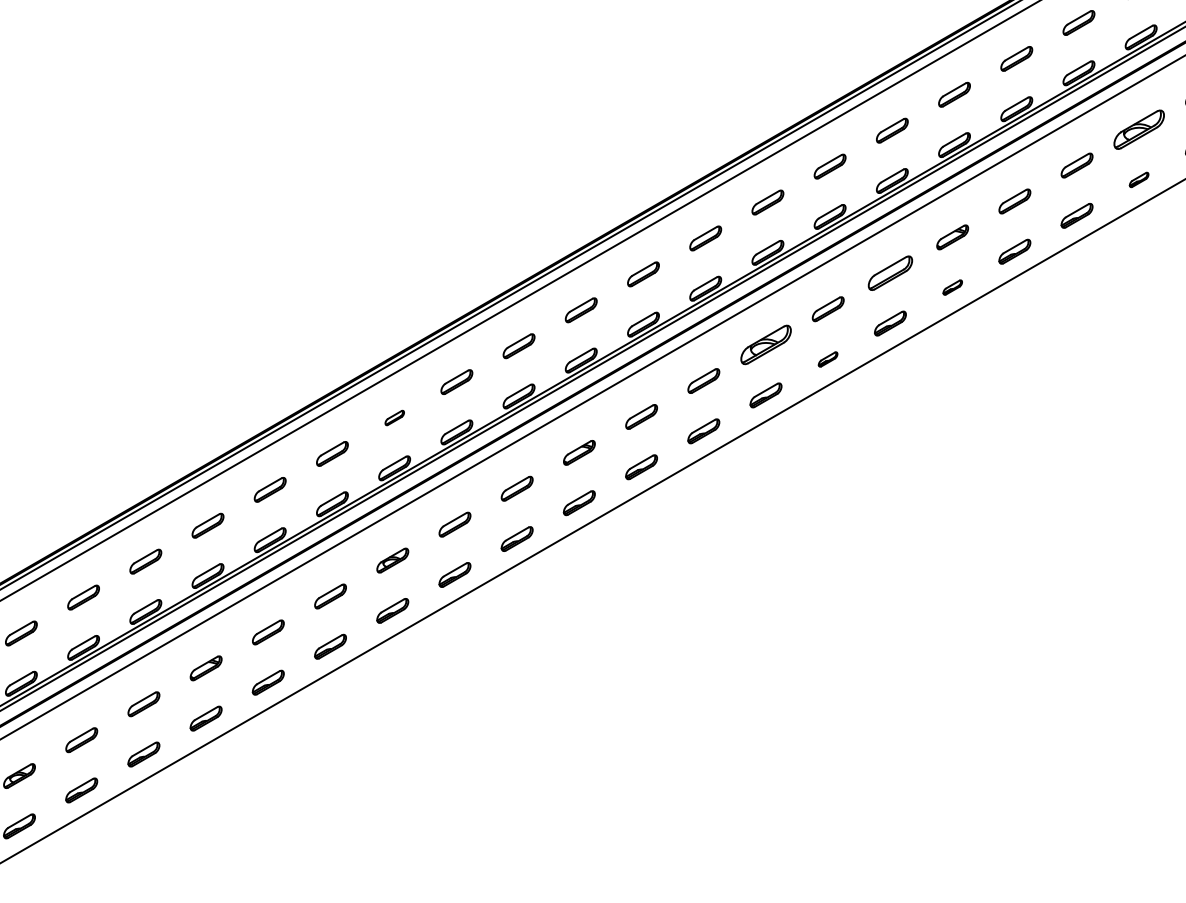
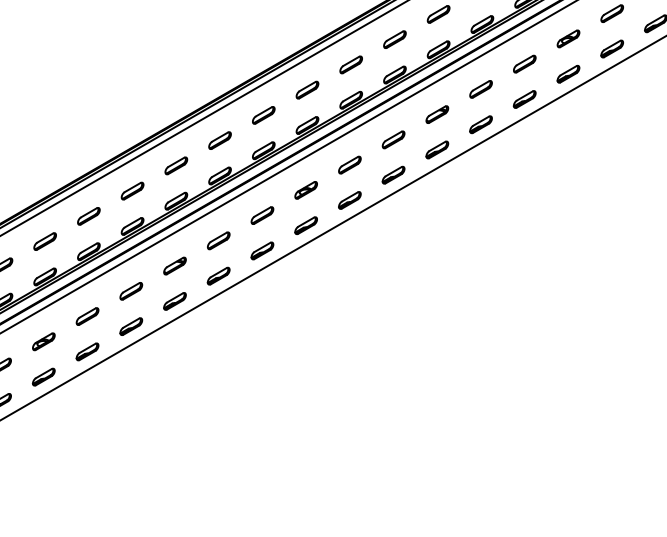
part: (1139, 129) -> (568, 38), size x0.62
part: (1138, 179) -> (567, 73), size x1.67
part: (890, 273) -> (393, 140), size x0.71
part: (952, 287) -> (437, 149), size x1.67
part: (765, 345) -> (305, 190), size x0.62
part: (827, 359) -> (349, 200), size x1.67
part: (394, 417) -> (45, 241), size x1.67

